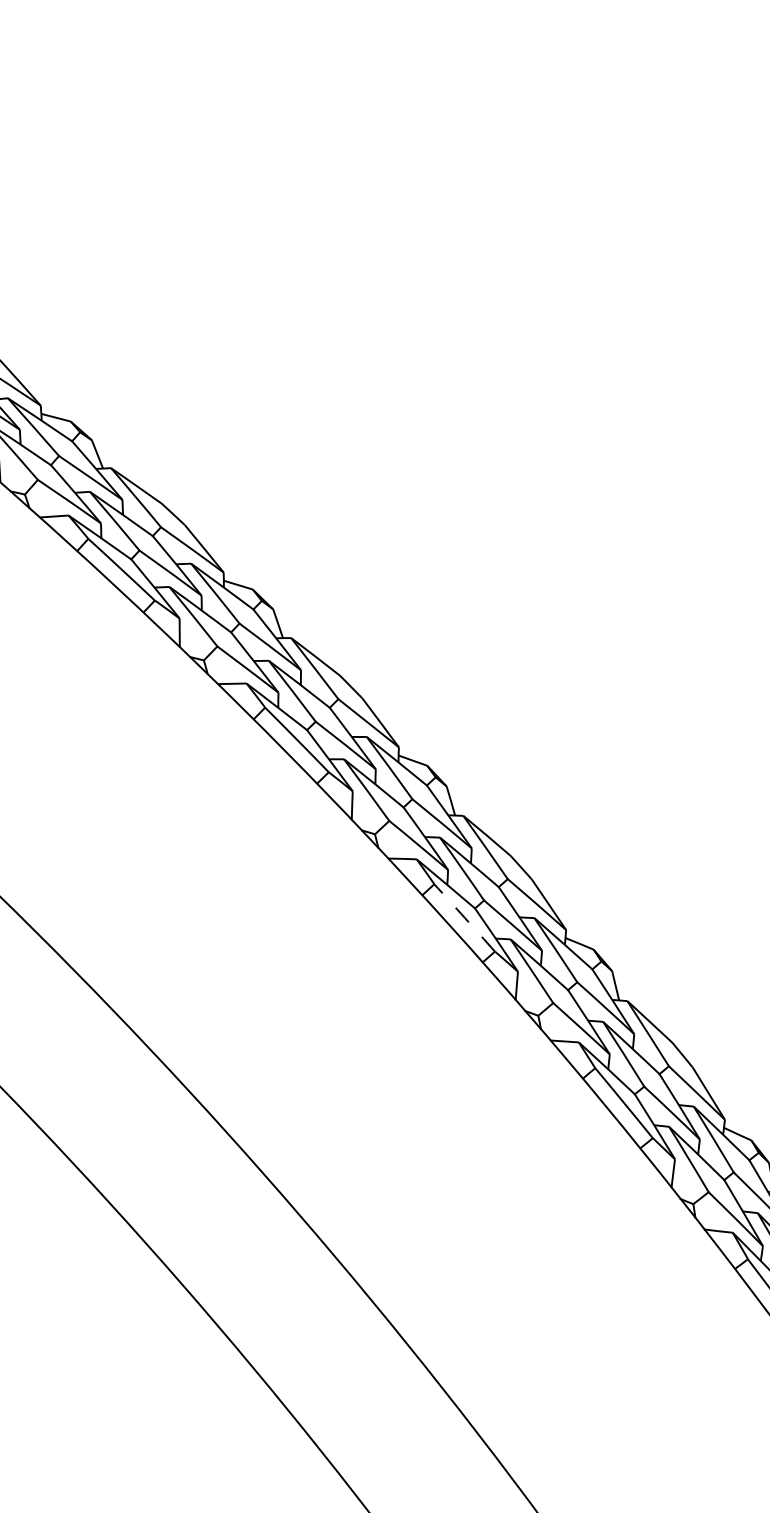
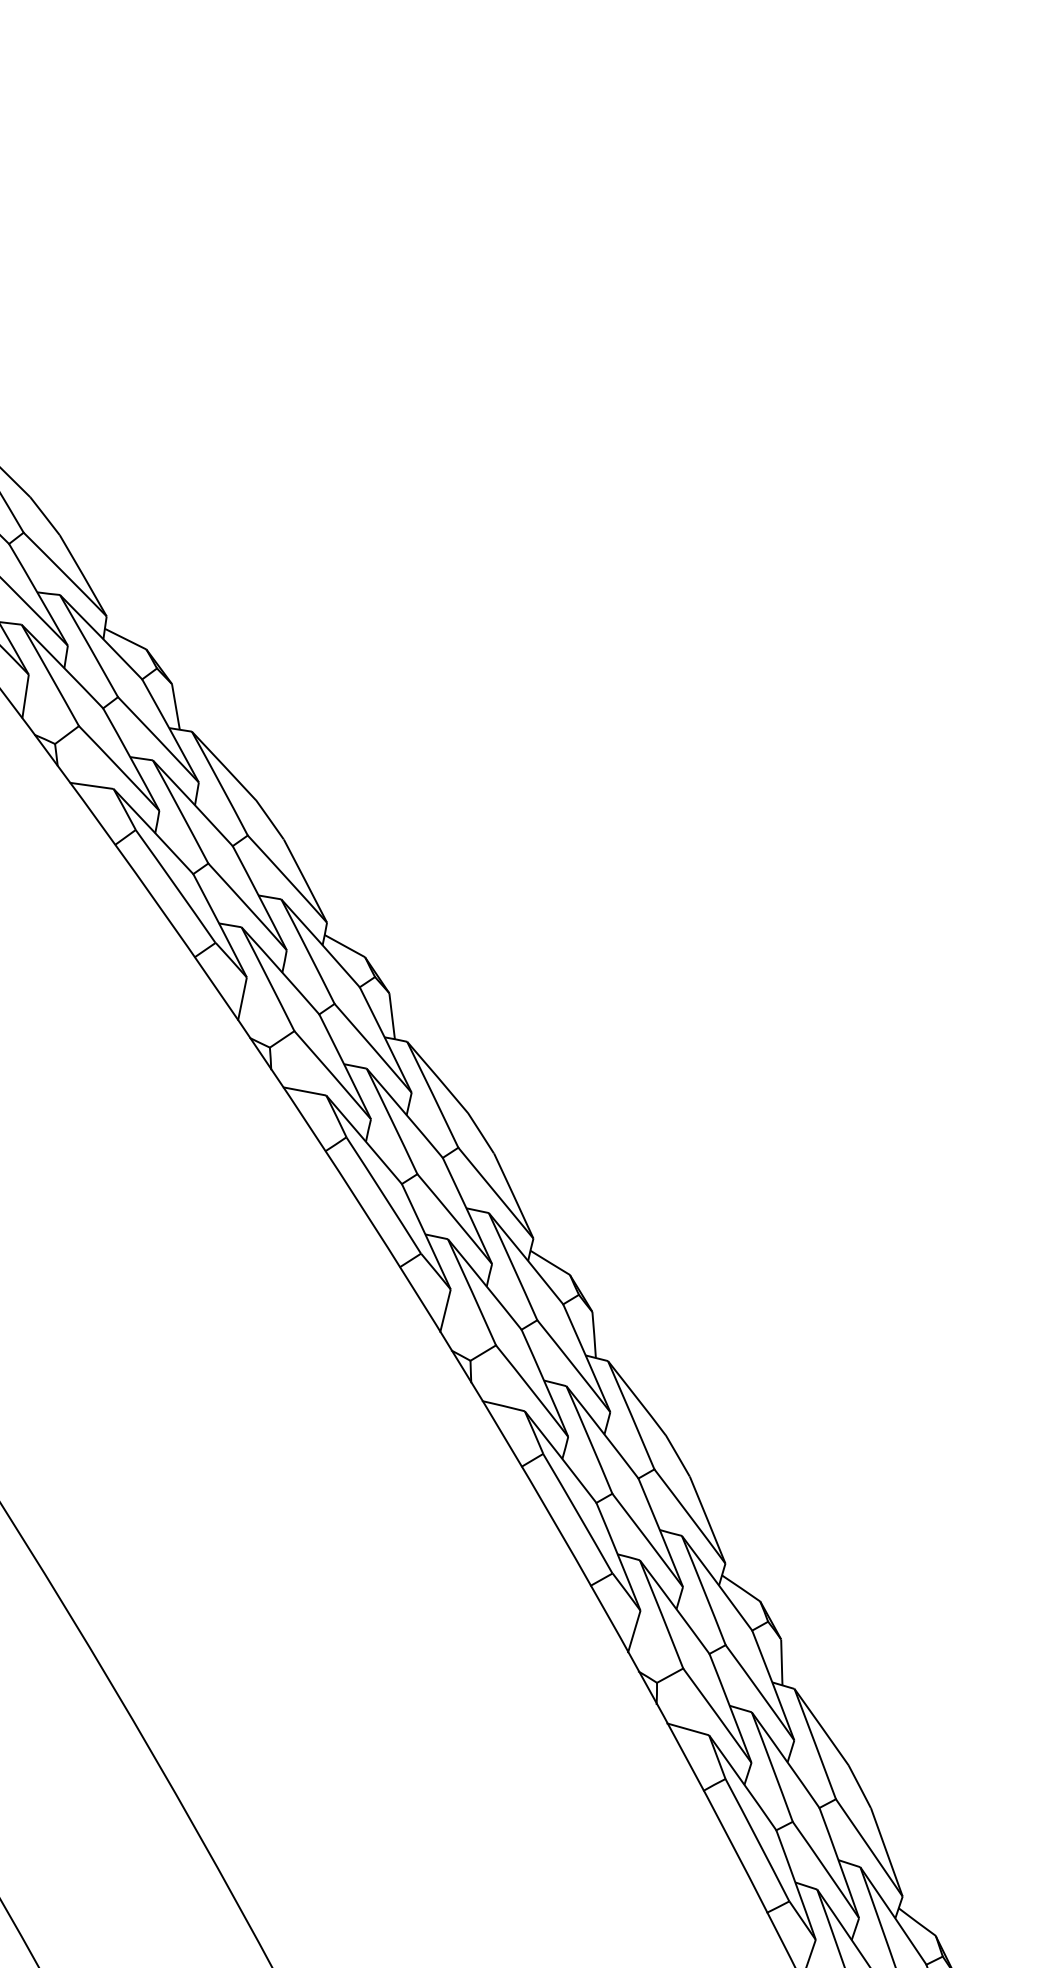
arc: (464, 917) -> (577, 1513), dashed -> solid

